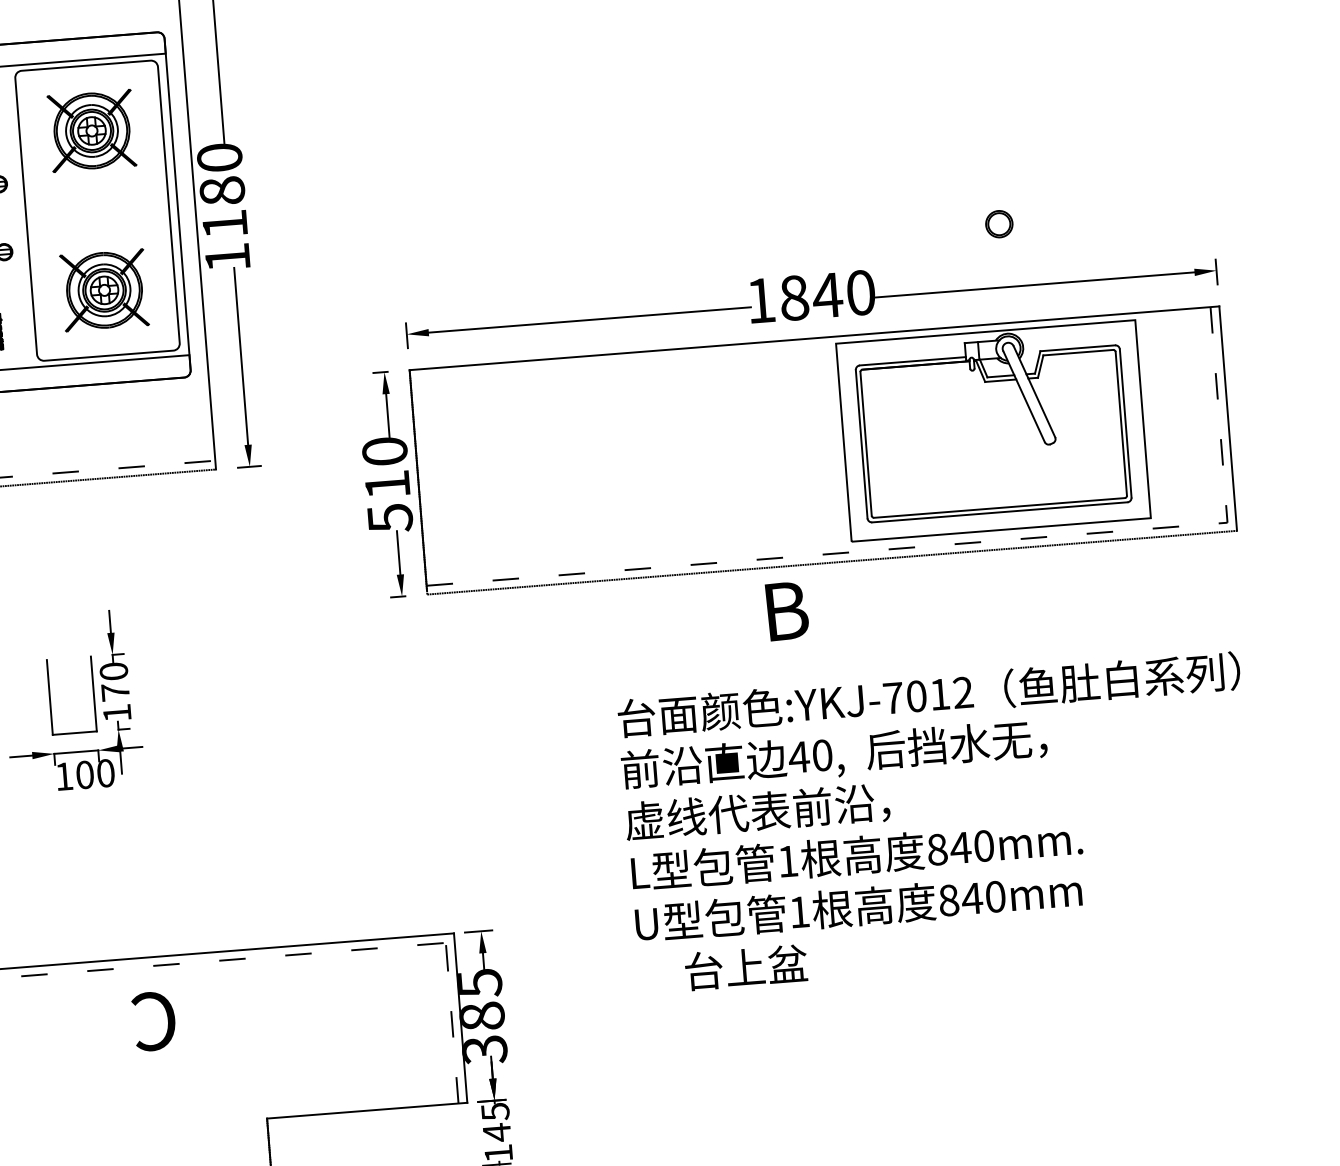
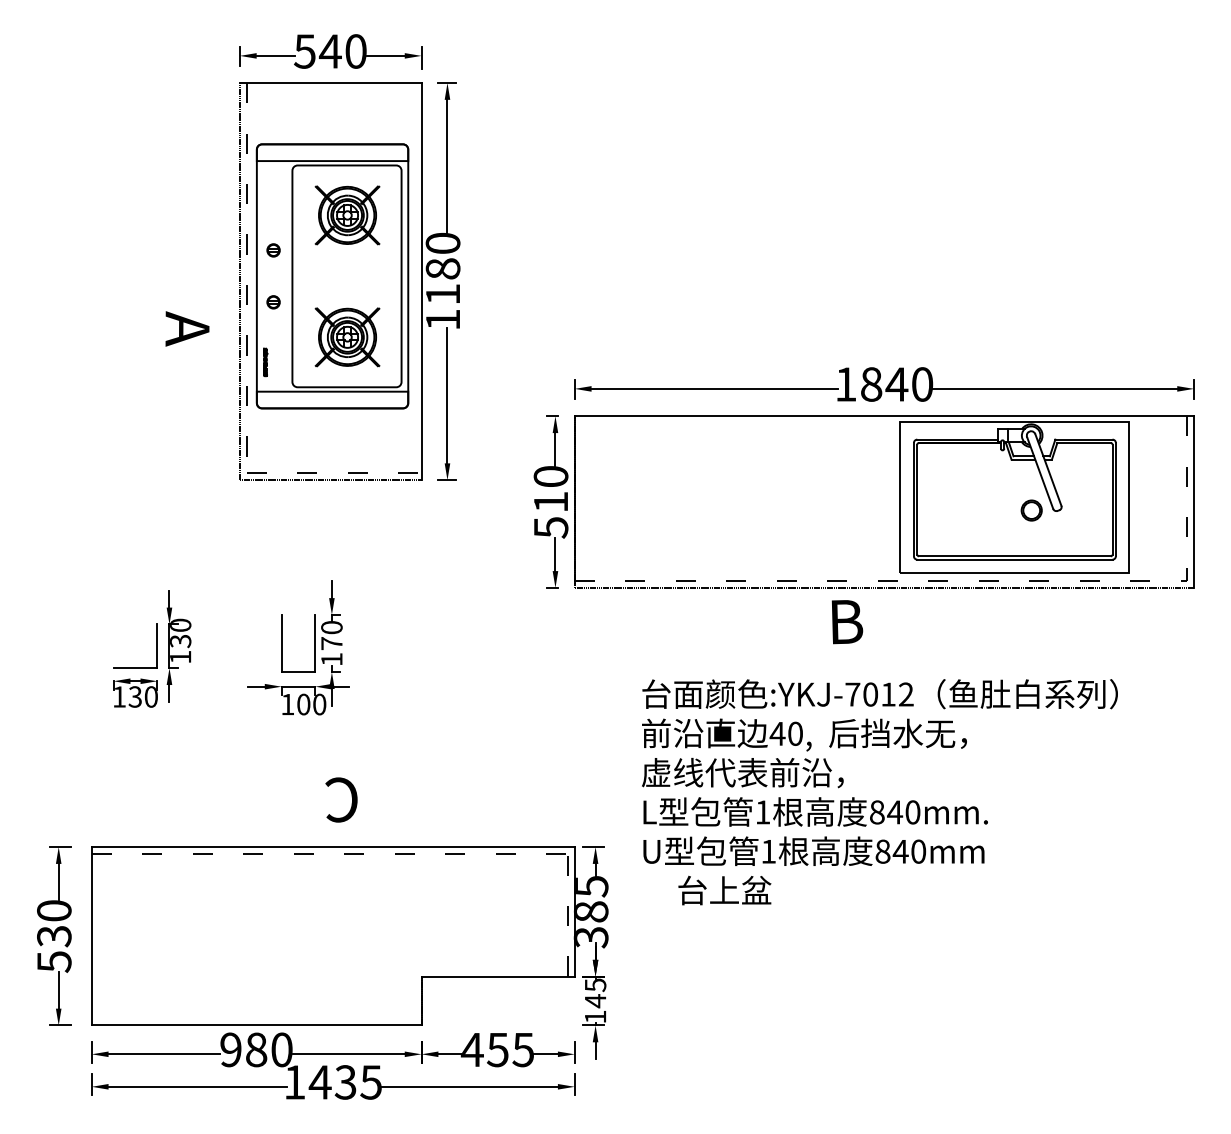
part: (999, 224) -> (1031, 510), moved
text: (938, 823) -> (879, 792), moved
text: (154, 1020) -> (341, 799), moved

